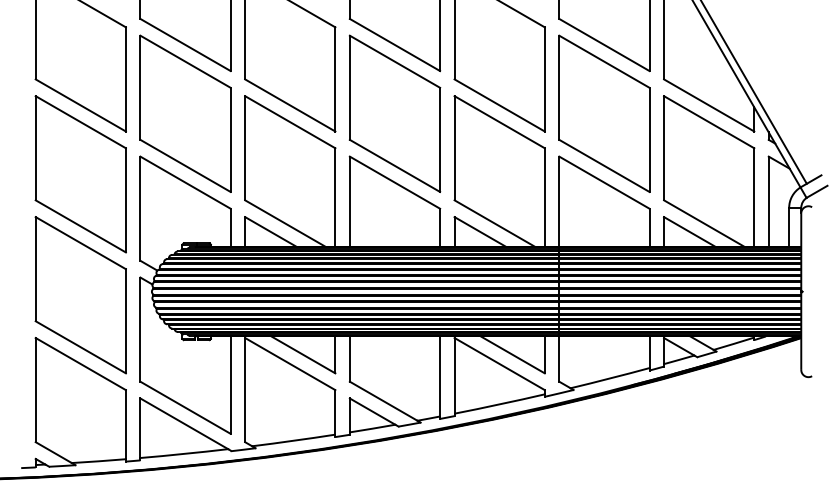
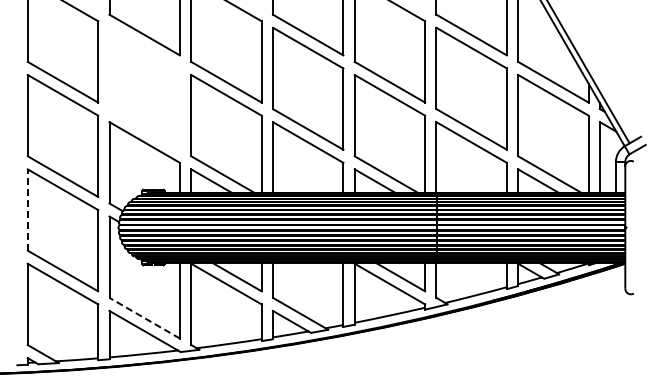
part: (185, 113) -> (144, 88), removed
line: (35, 269) -> (27, 210), solid -> dashed
line: (185, 408) -> (144, 318), solid -> dashed

